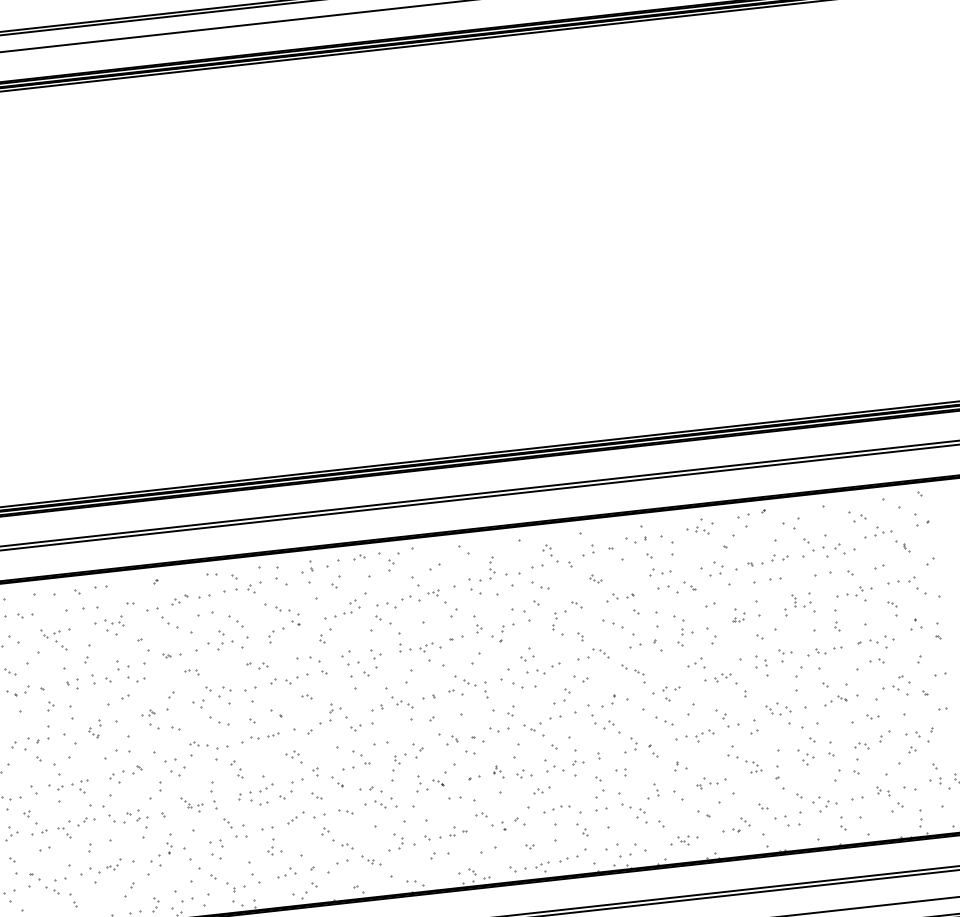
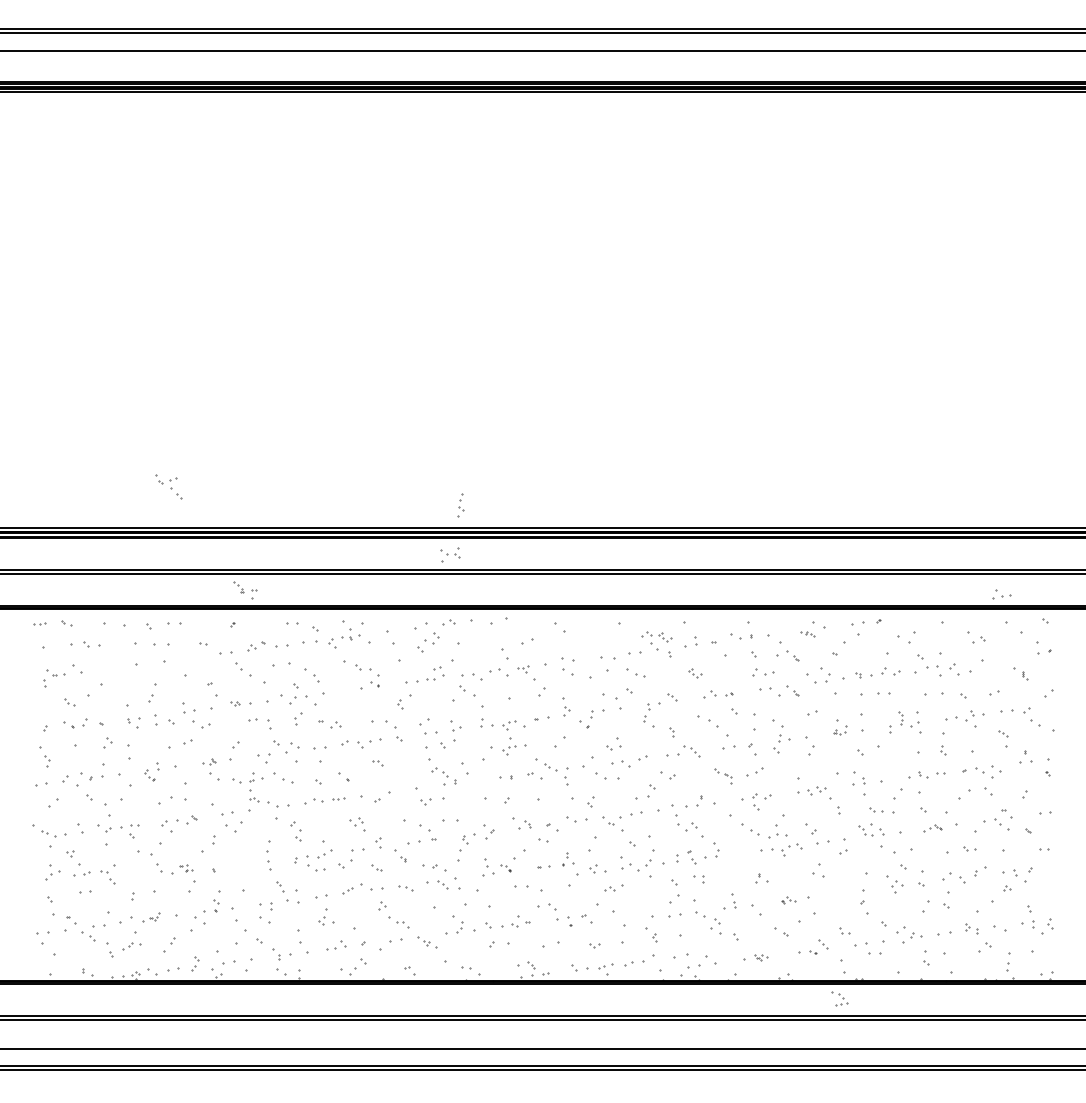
part: (882, 530) -> (1001, 594), moved
part: (697, 531) -> (807, 634), size x0.6
part: (564, 548) -> (665, 637), added
part: (685, 552) -> (792, 655), added
part: (310, 565) -> (350, 634), moved
part: (390, 565) -> (435, 638), moved
part: (491, 567) -> (460, 505), moved
part: (114, 623) -> (450, 554), moved
part: (272, 636) -> (298, 718), moved
part: (53, 639) -> (168, 486), moved
part: (785, 651) -> (876, 809), moved
part: (876, 661) -> (980, 791), size x1.6
part: (694, 662) -> (754, 771), moved
part: (429, 671) -> (509, 750), added
part: (191, 672) -> (259, 724), size x1.6
part: (633, 673) -> (723, 776), size x0.7
part: (835, 700) -> (932, 828), size x0.7
part: (404, 704) -> (439, 772), moved
part: (335, 711) -> (256, 781), moved
part: (861, 745) -> (954, 878), size x1.6
part: (652, 751) -> (691, 857), moved
part: (578, 762) -> (655, 863), size x1.6
part: (754, 766) -> (839, 998), moved
part: (497, 771) -> (569, 863), size x1.6
part: (707, 783) -> (788, 900), size x0.6
part: (192, 805) -> (245, 590), moved
part: (561, 807) -> (777, 835), moved
part: (480, 814) -> (546, 906), size x1.6
part: (137, 815) -> (186, 867), size x0.6
part: (85, 821) -> (131, 946), moved
part: (687, 840) -> (761, 957), size x0.6
part: (109, 865) -> (151, 917), size x0.7

